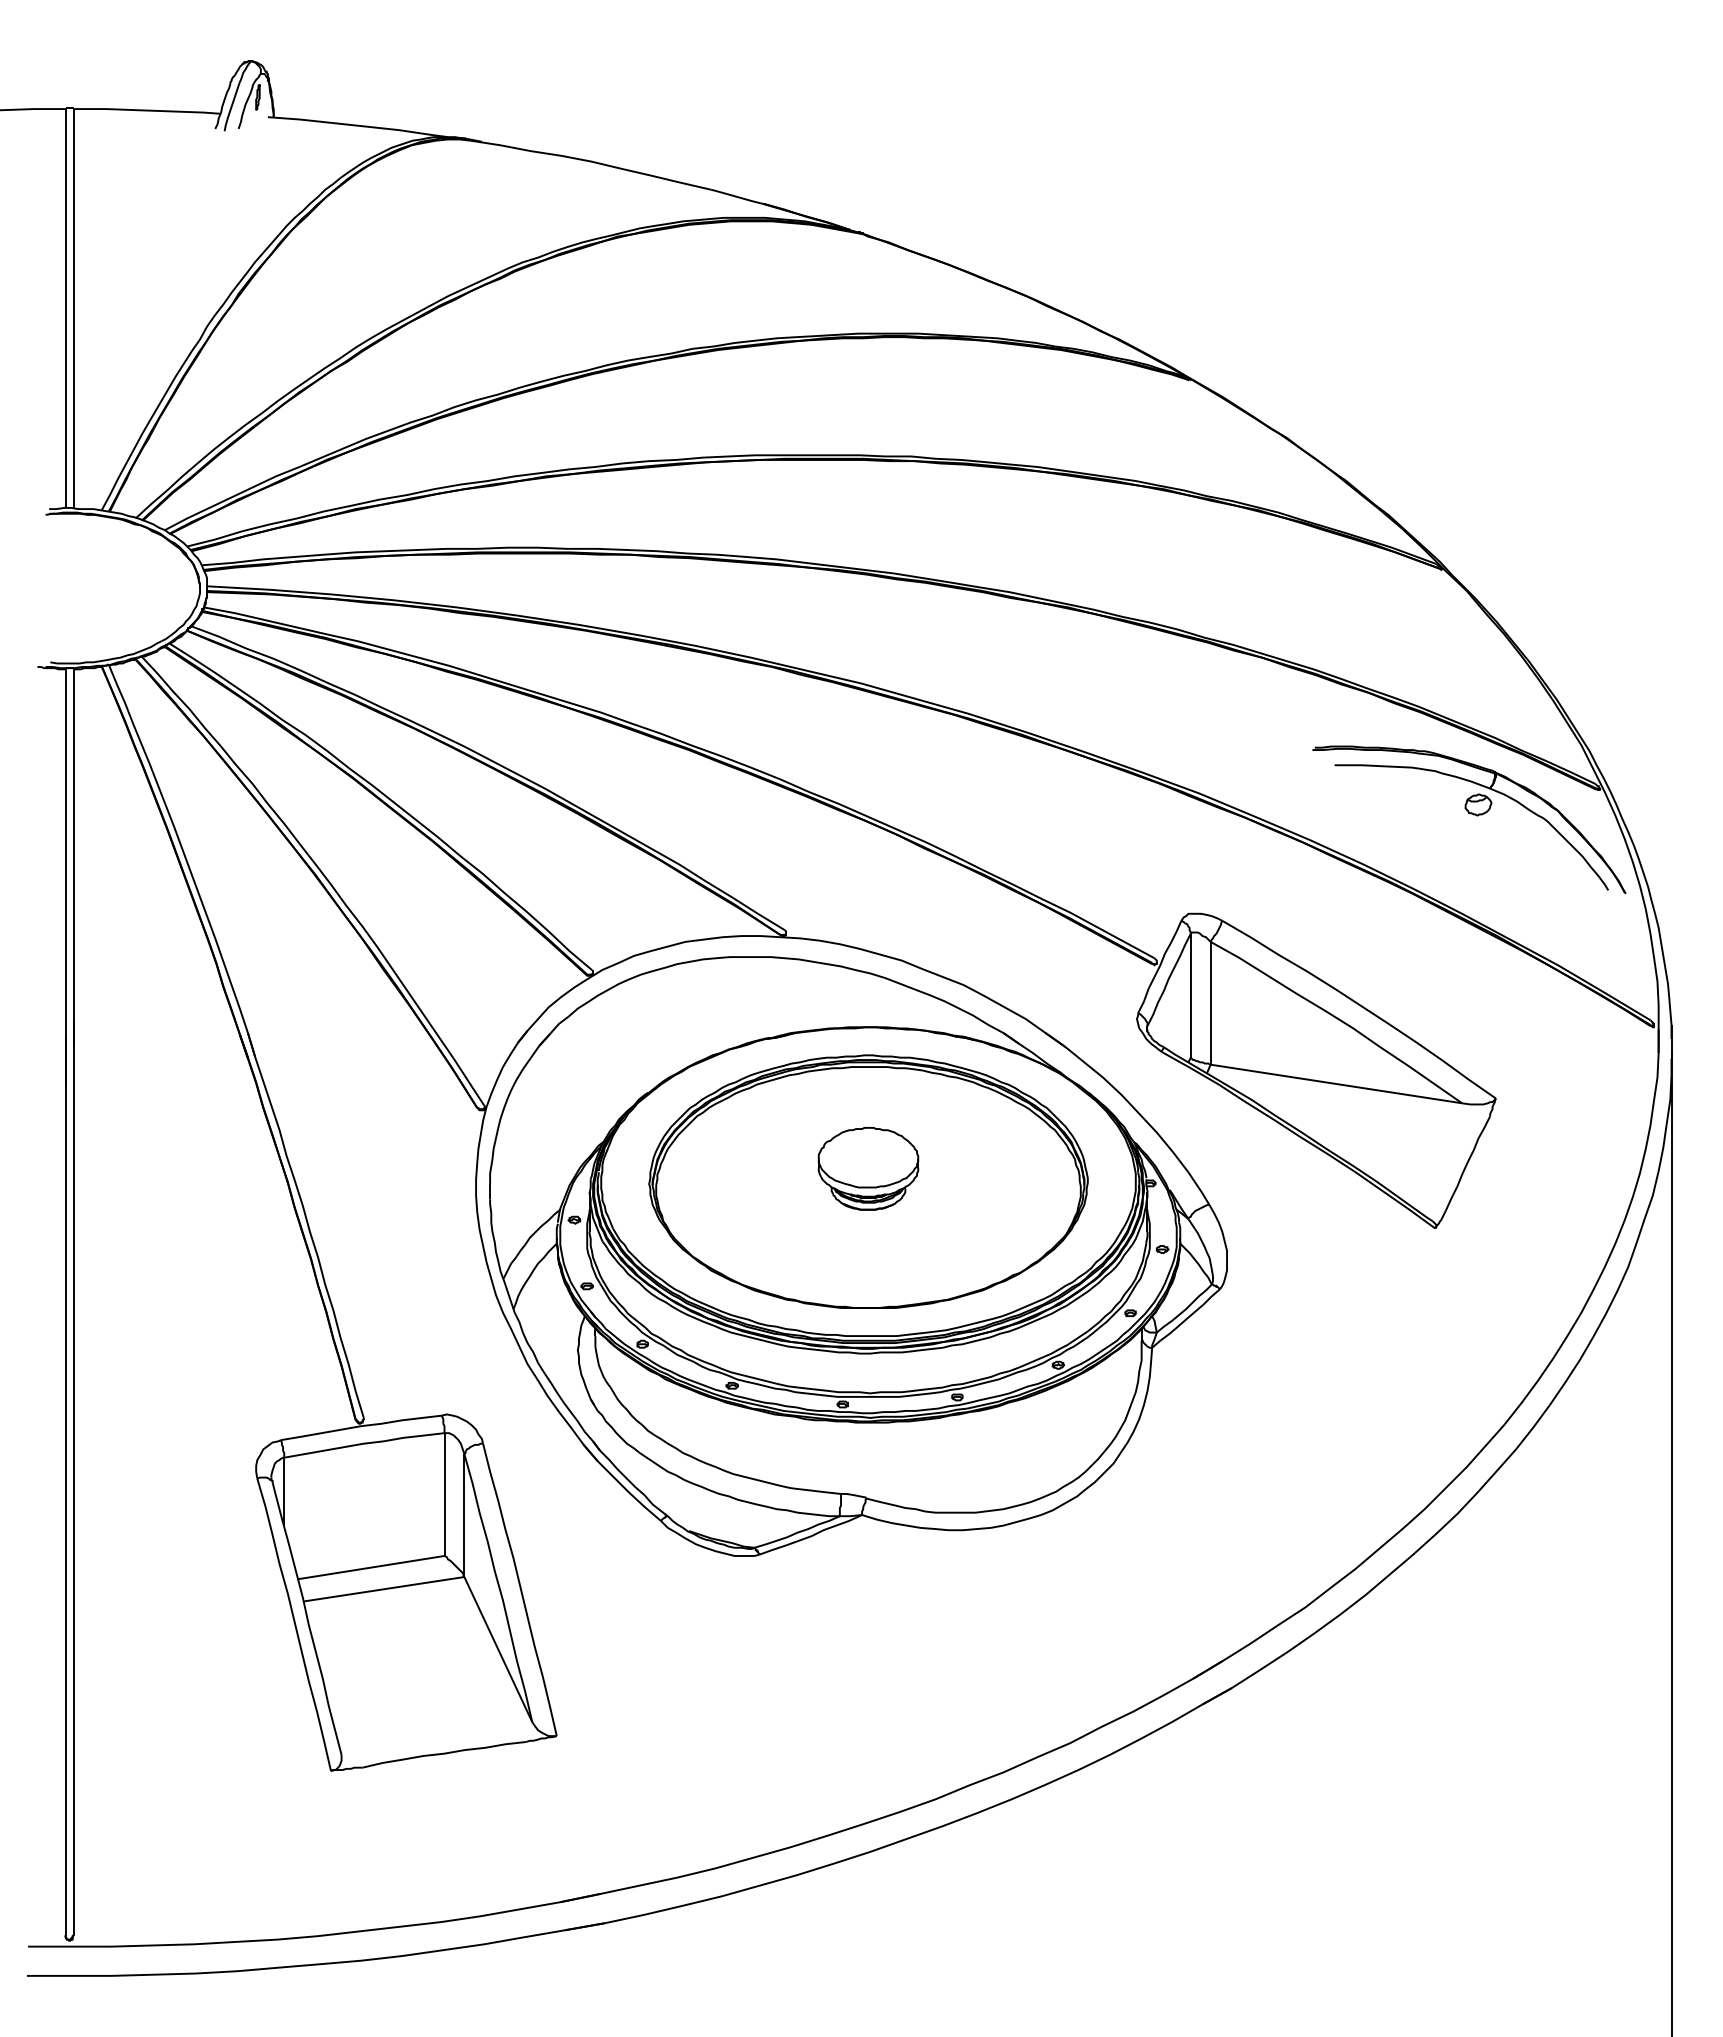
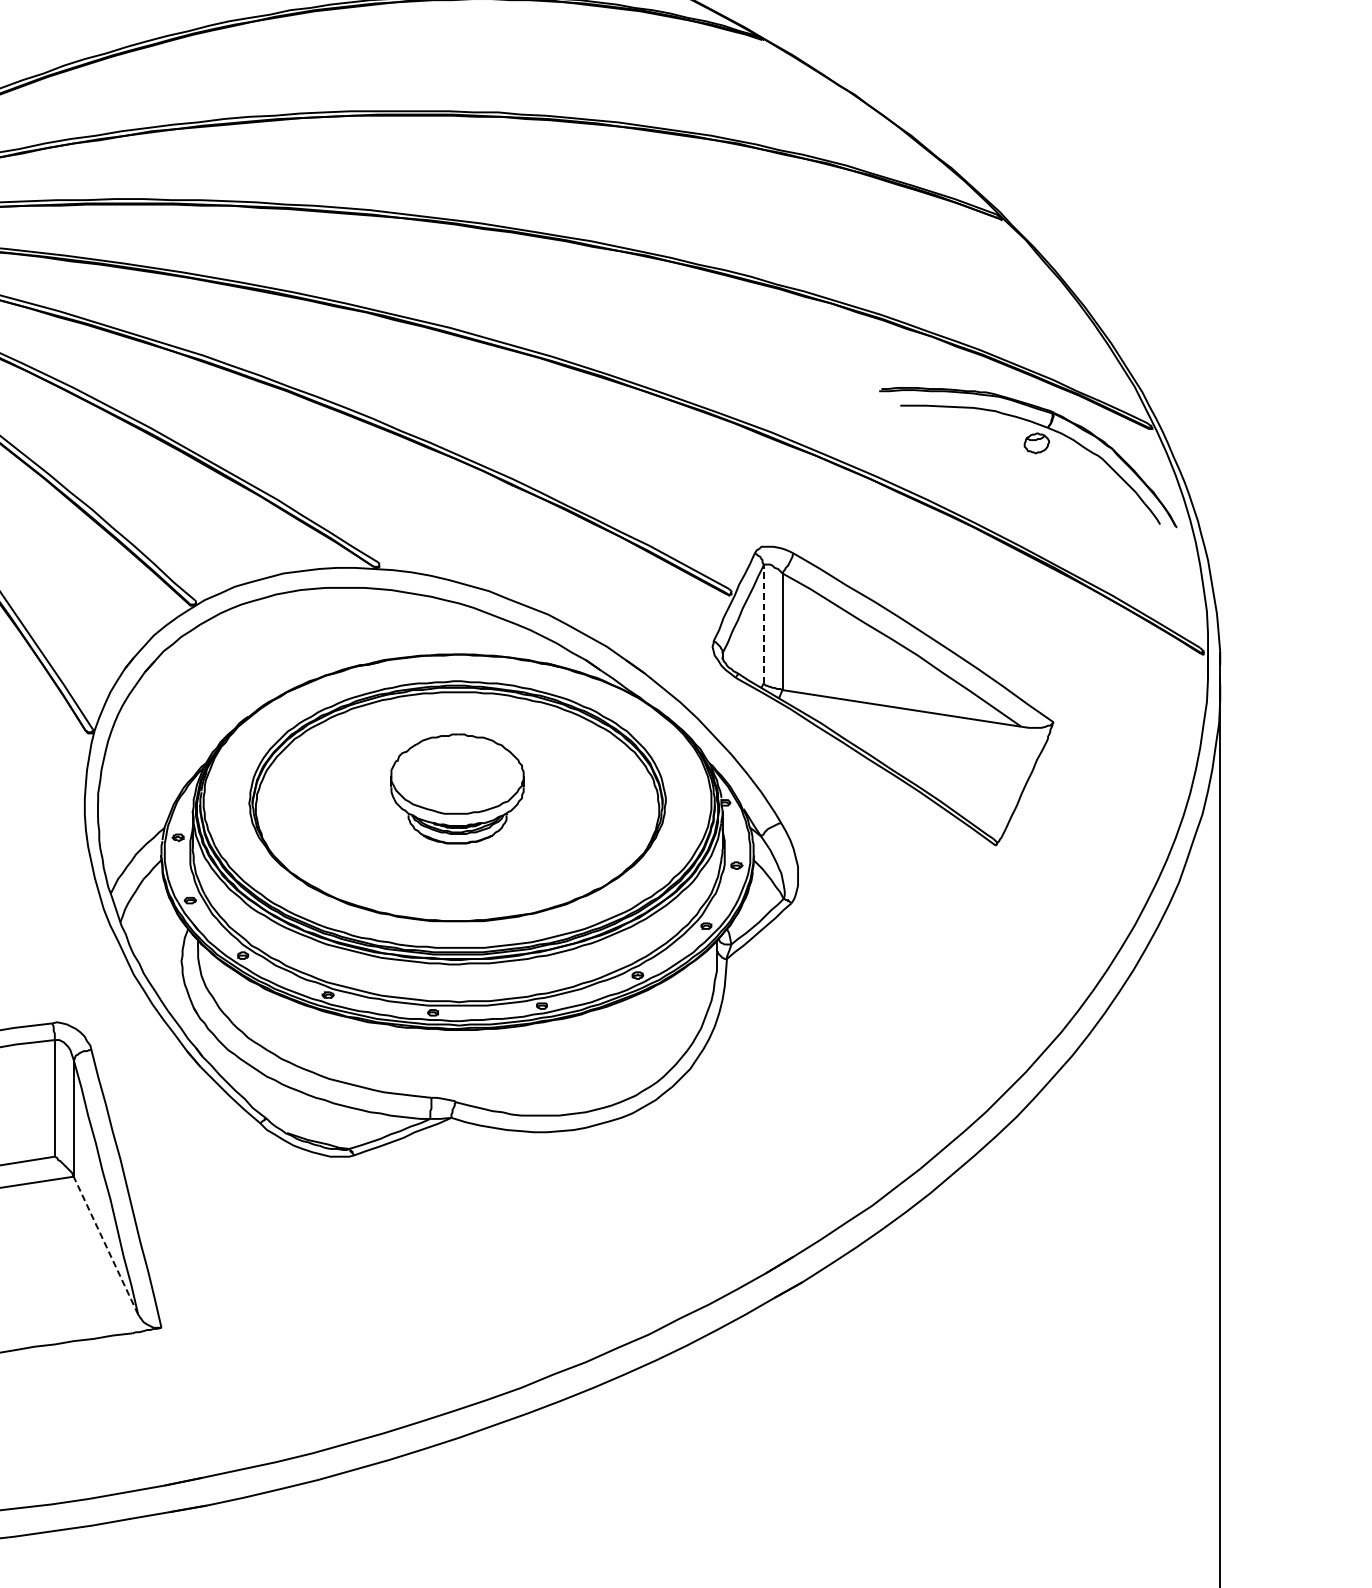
line: (1190, 995) -> (763, 624), solid -> dashed
part: (868, 1168) -> (457, 788), size x1.4
line: (498, 1649) -> (106, 1245), solid -> dashed

